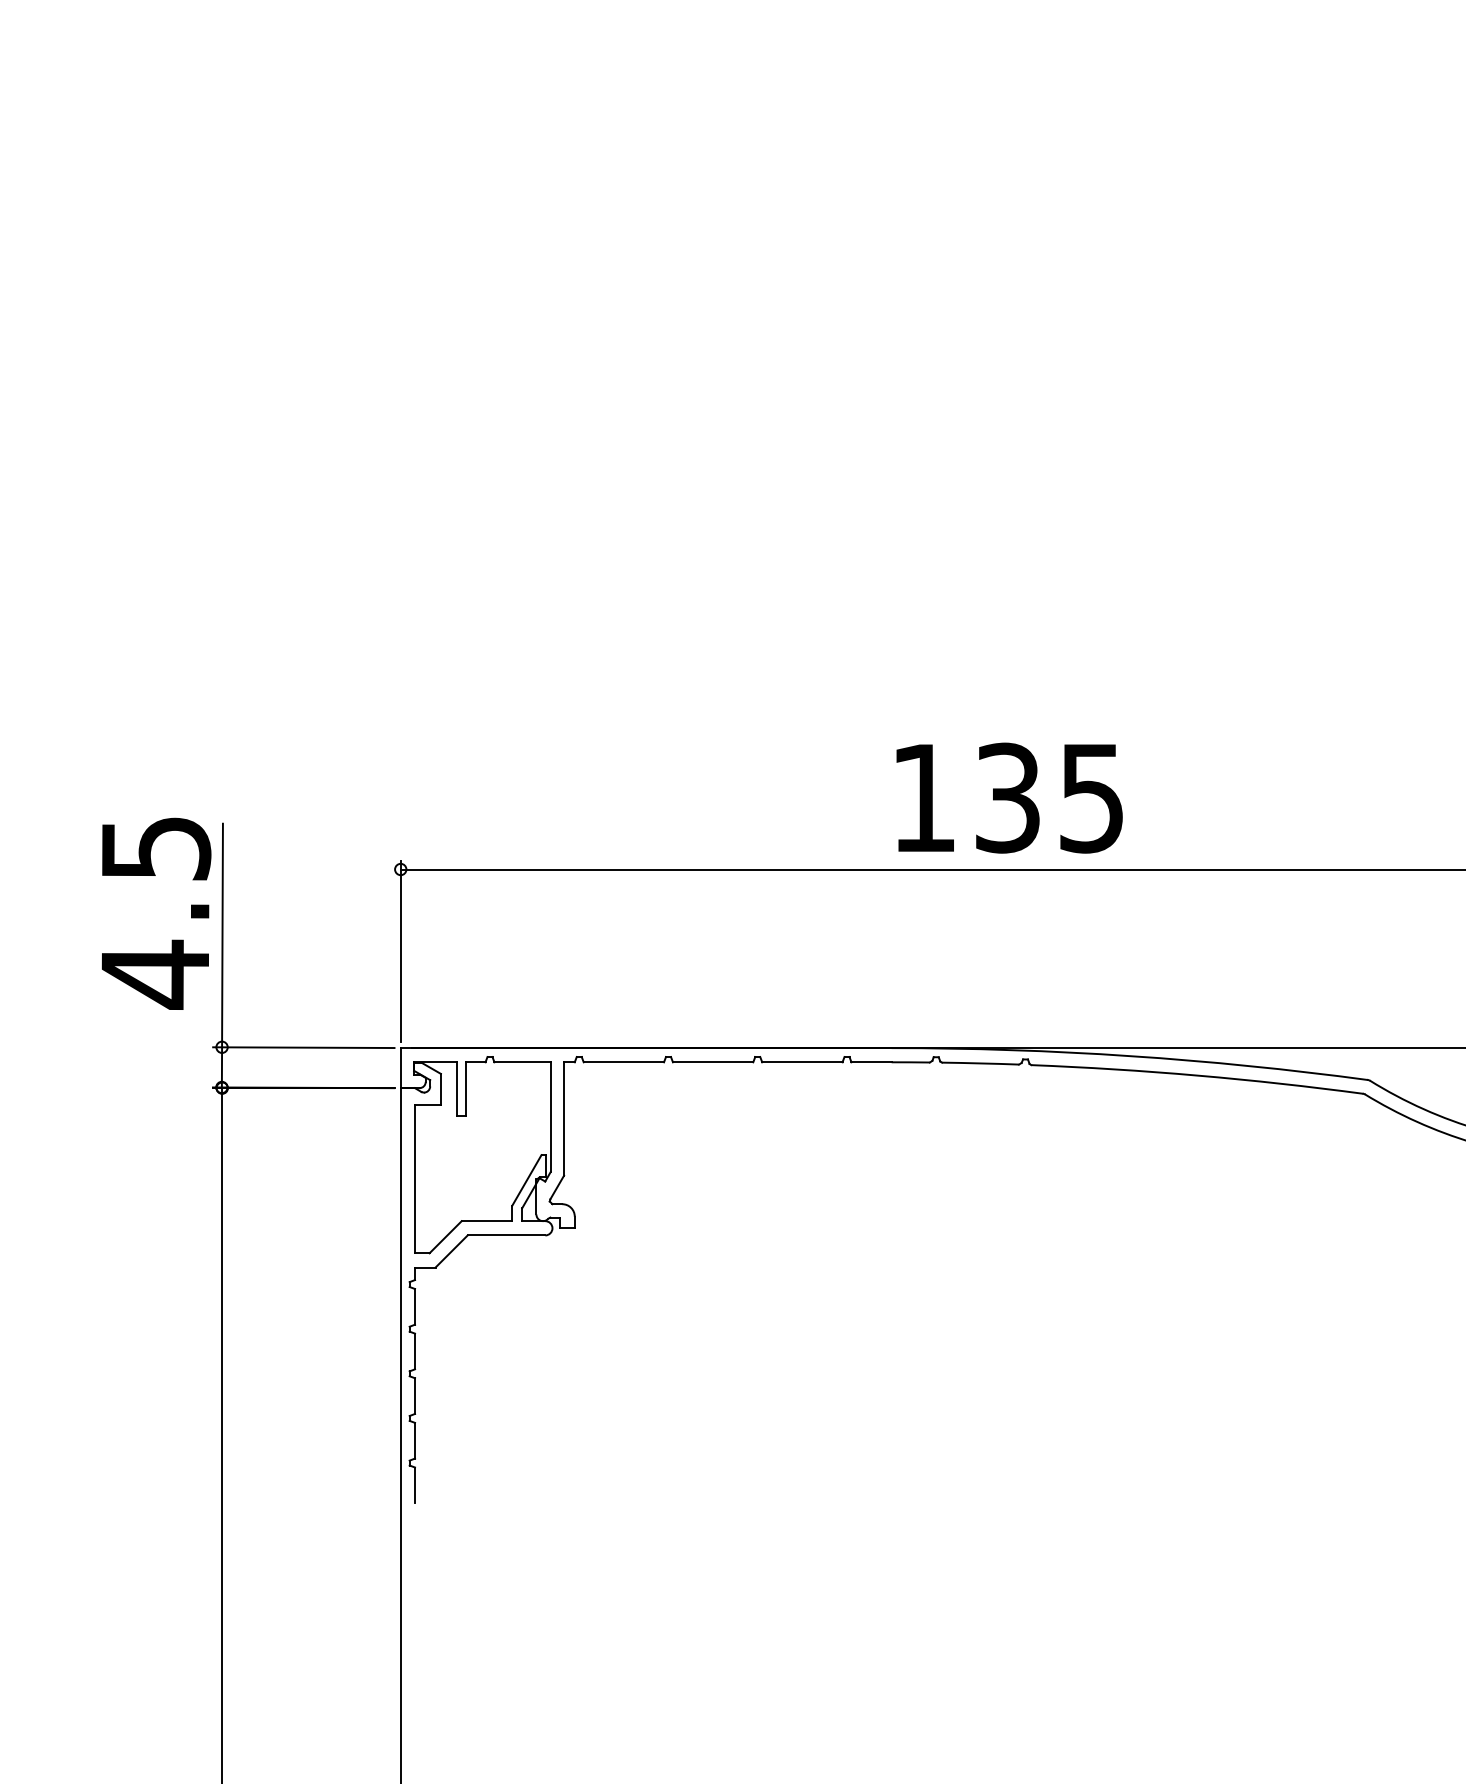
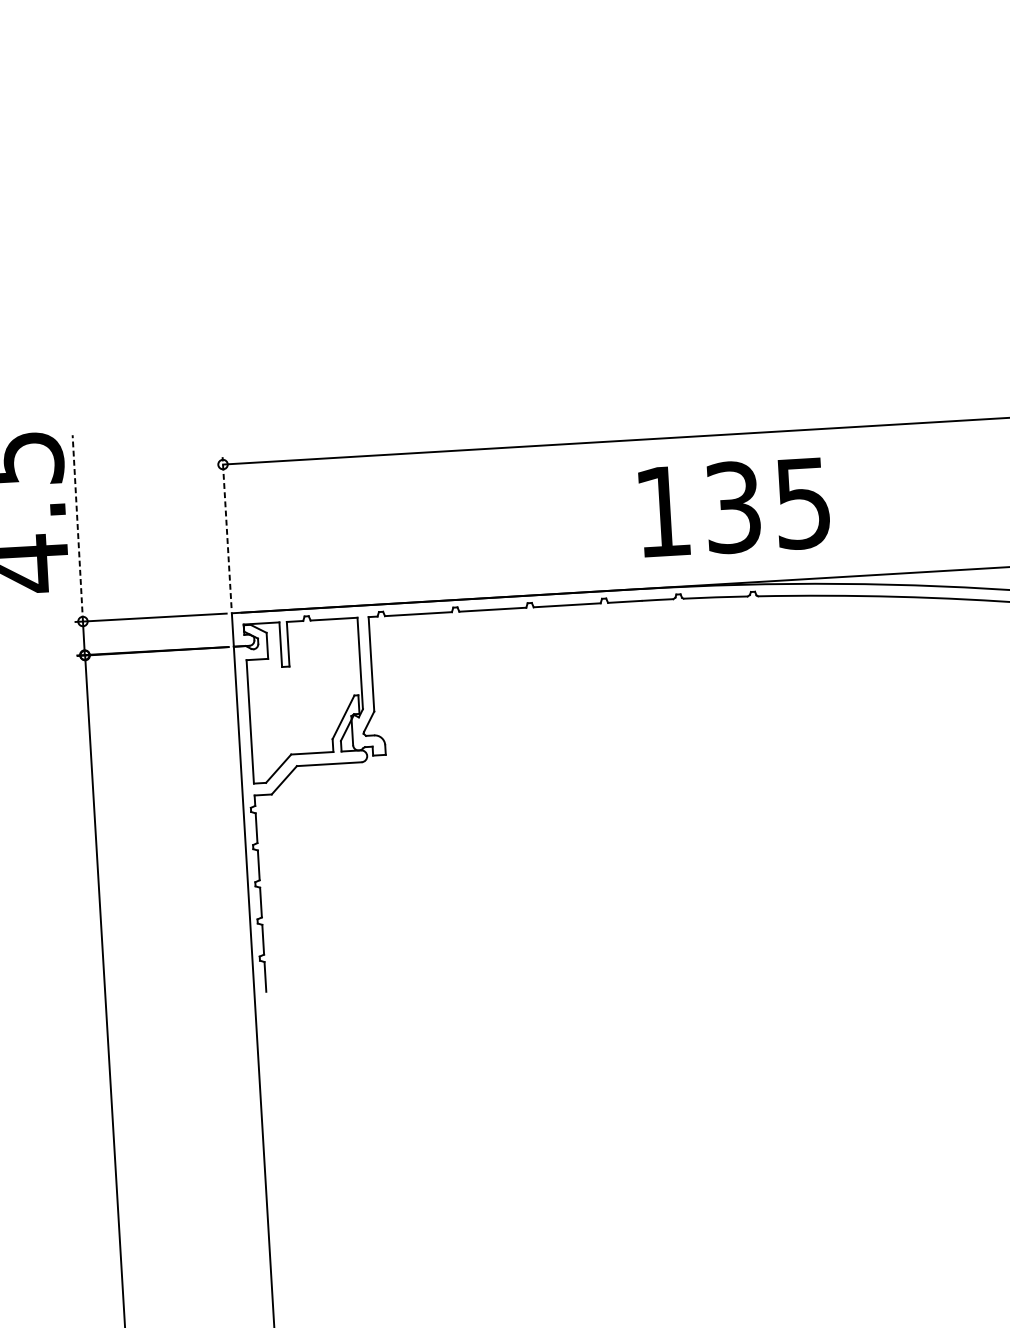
text: (1009, 797) -> (734, 506), moved
line: (222, 935) -> (77, 528), solid -> dashed
line: (400, 951) -> (226, 532), solid -> dashed

